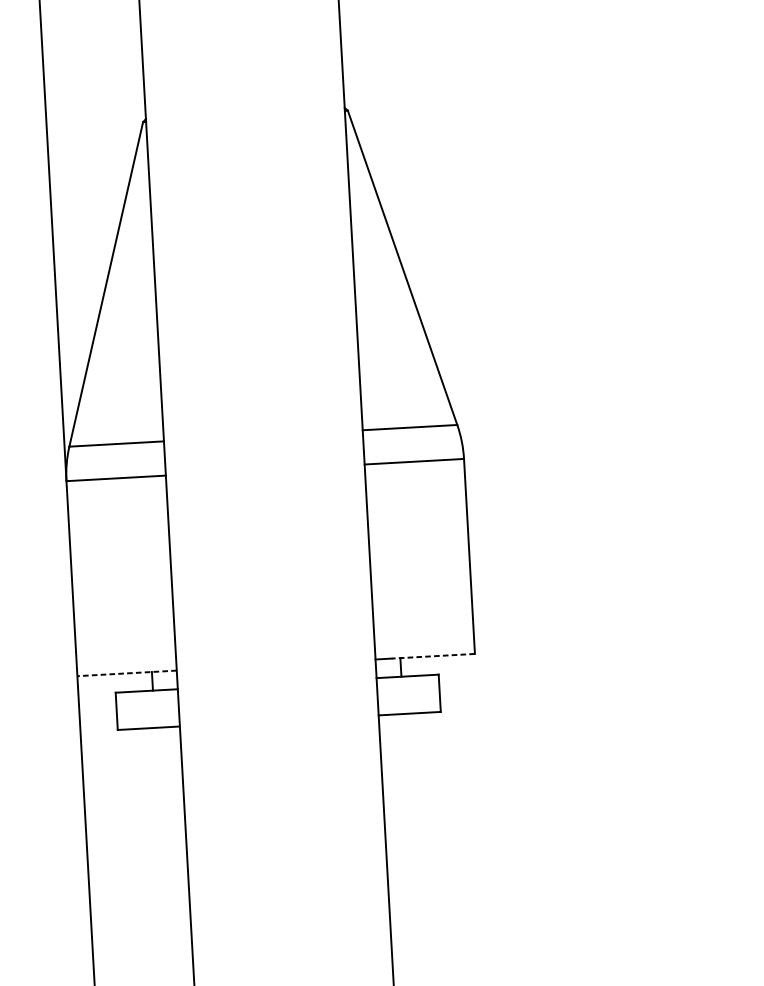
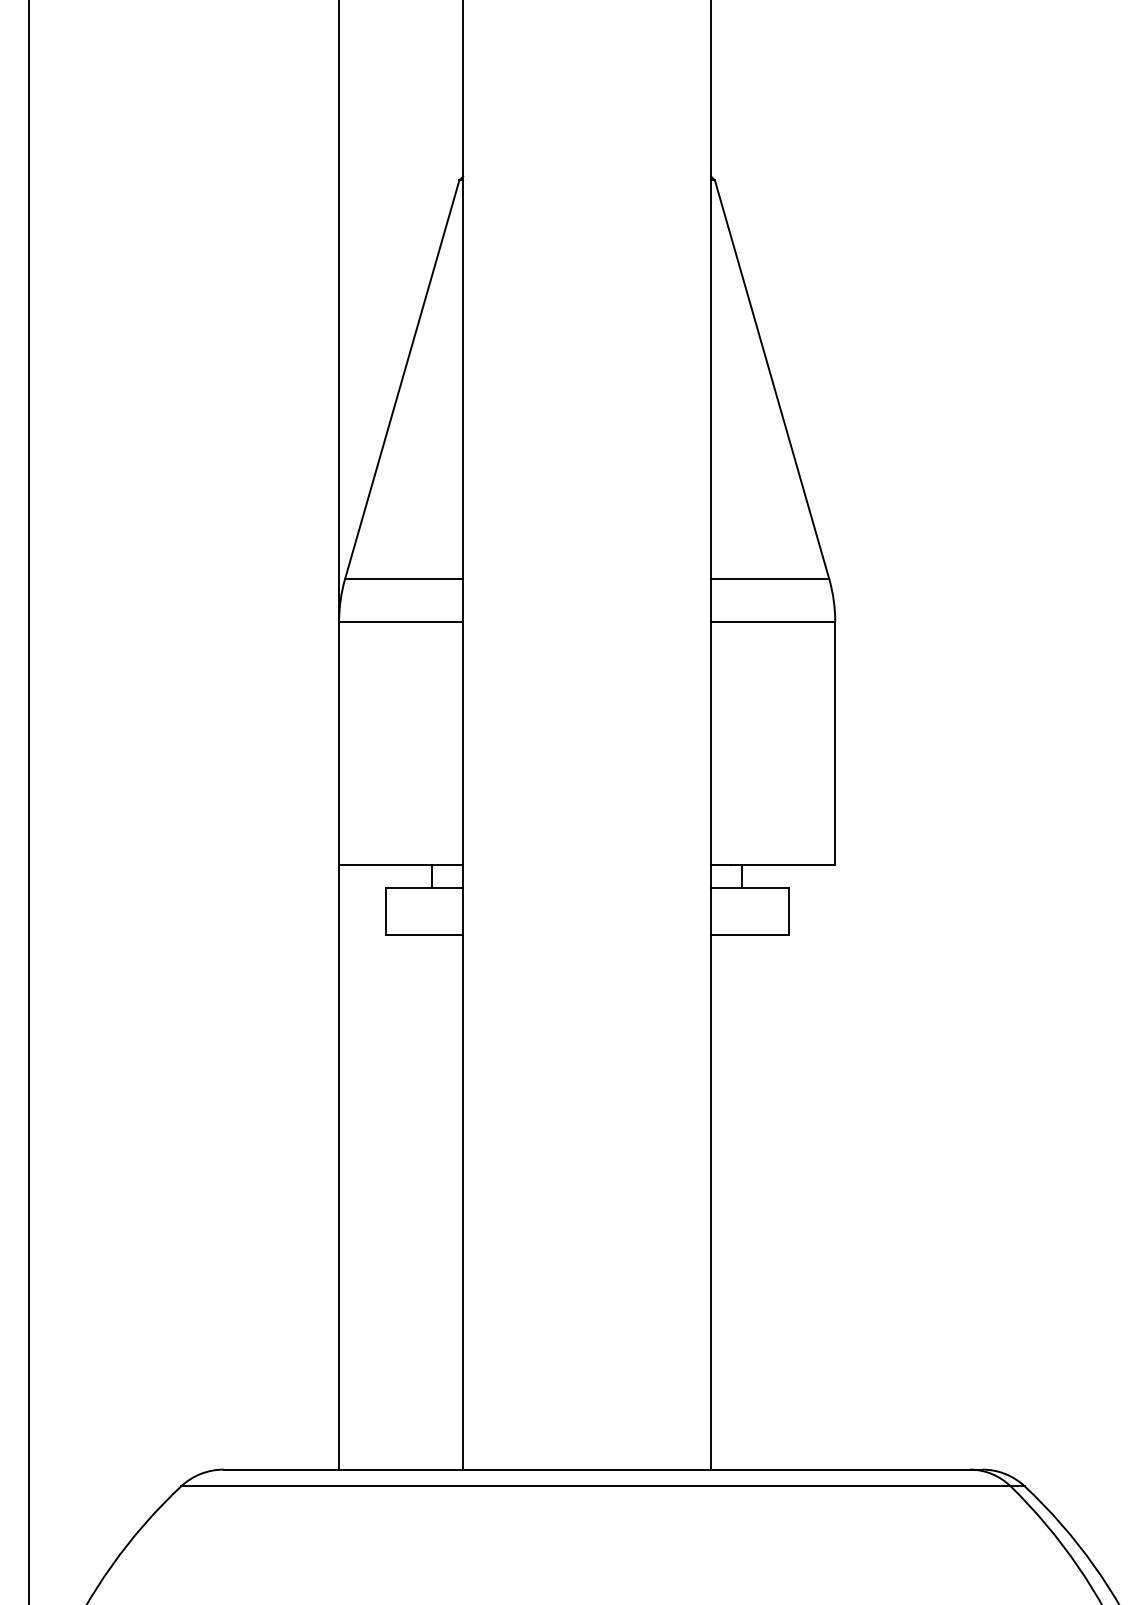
line: (433, 656) -> (783, 865), dashed -> solid
line: (126, 673) -> (400, 865), dashed -> solid

